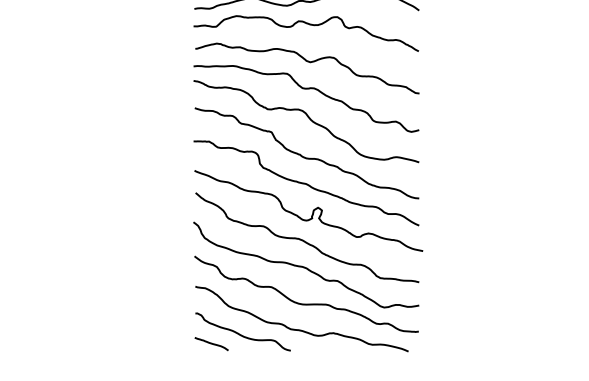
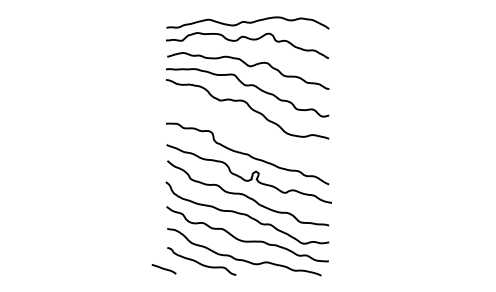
curve: (306, 156) -> (247, 134), removed
line: (210, 344) -> (163, 269), moved

